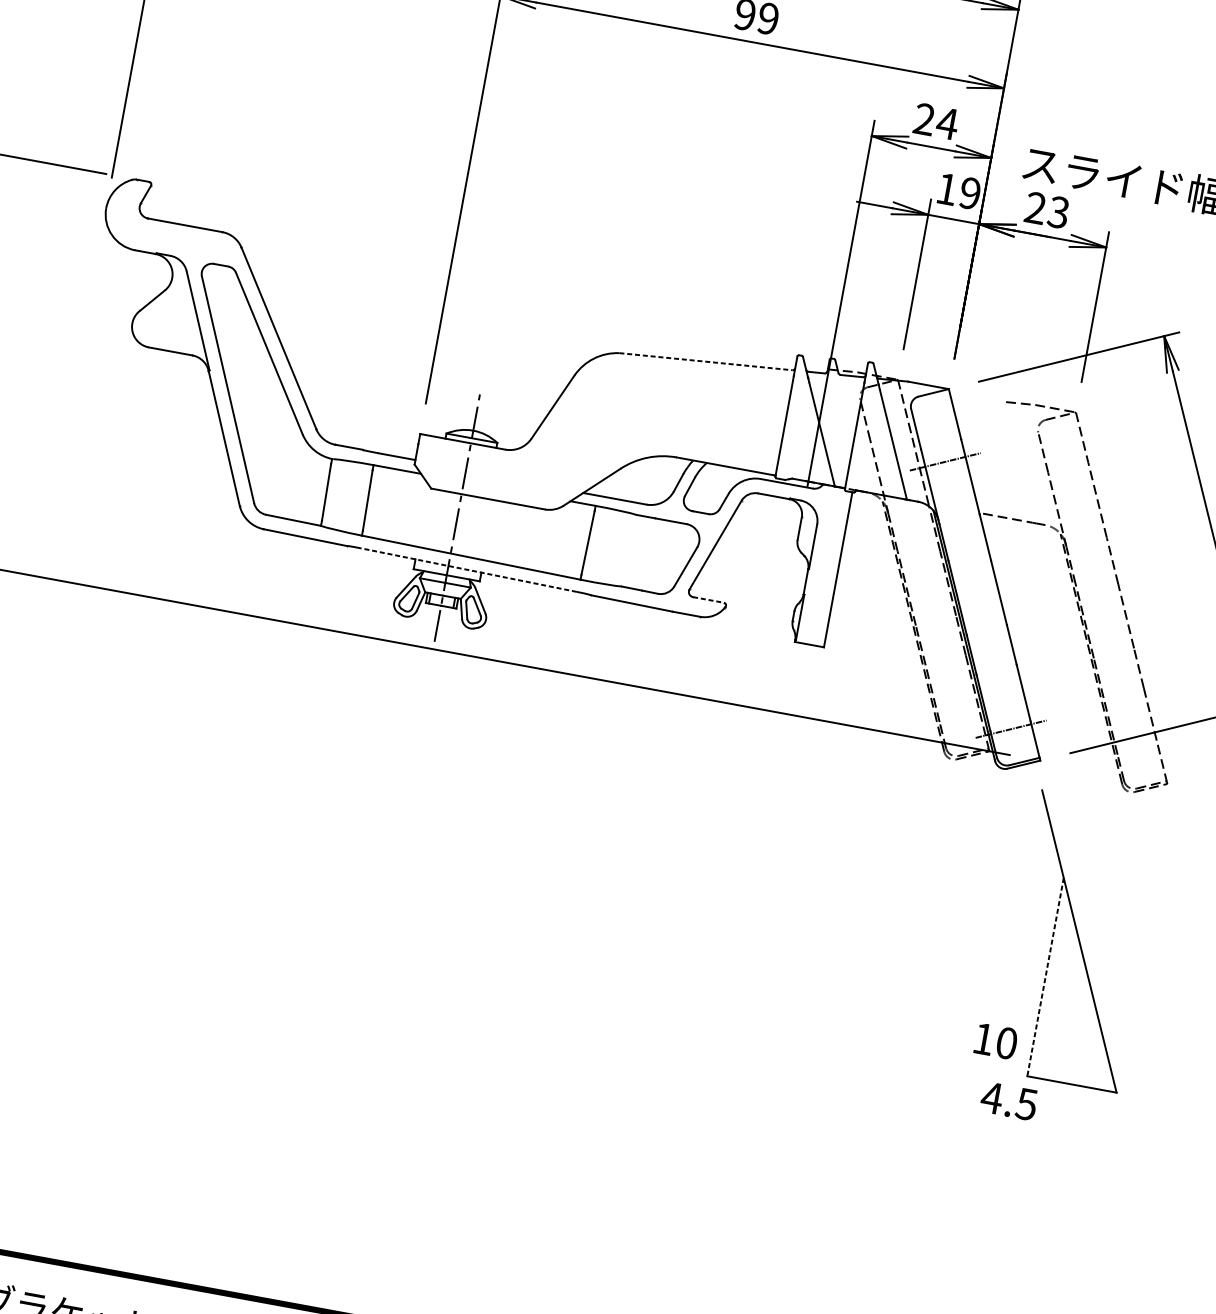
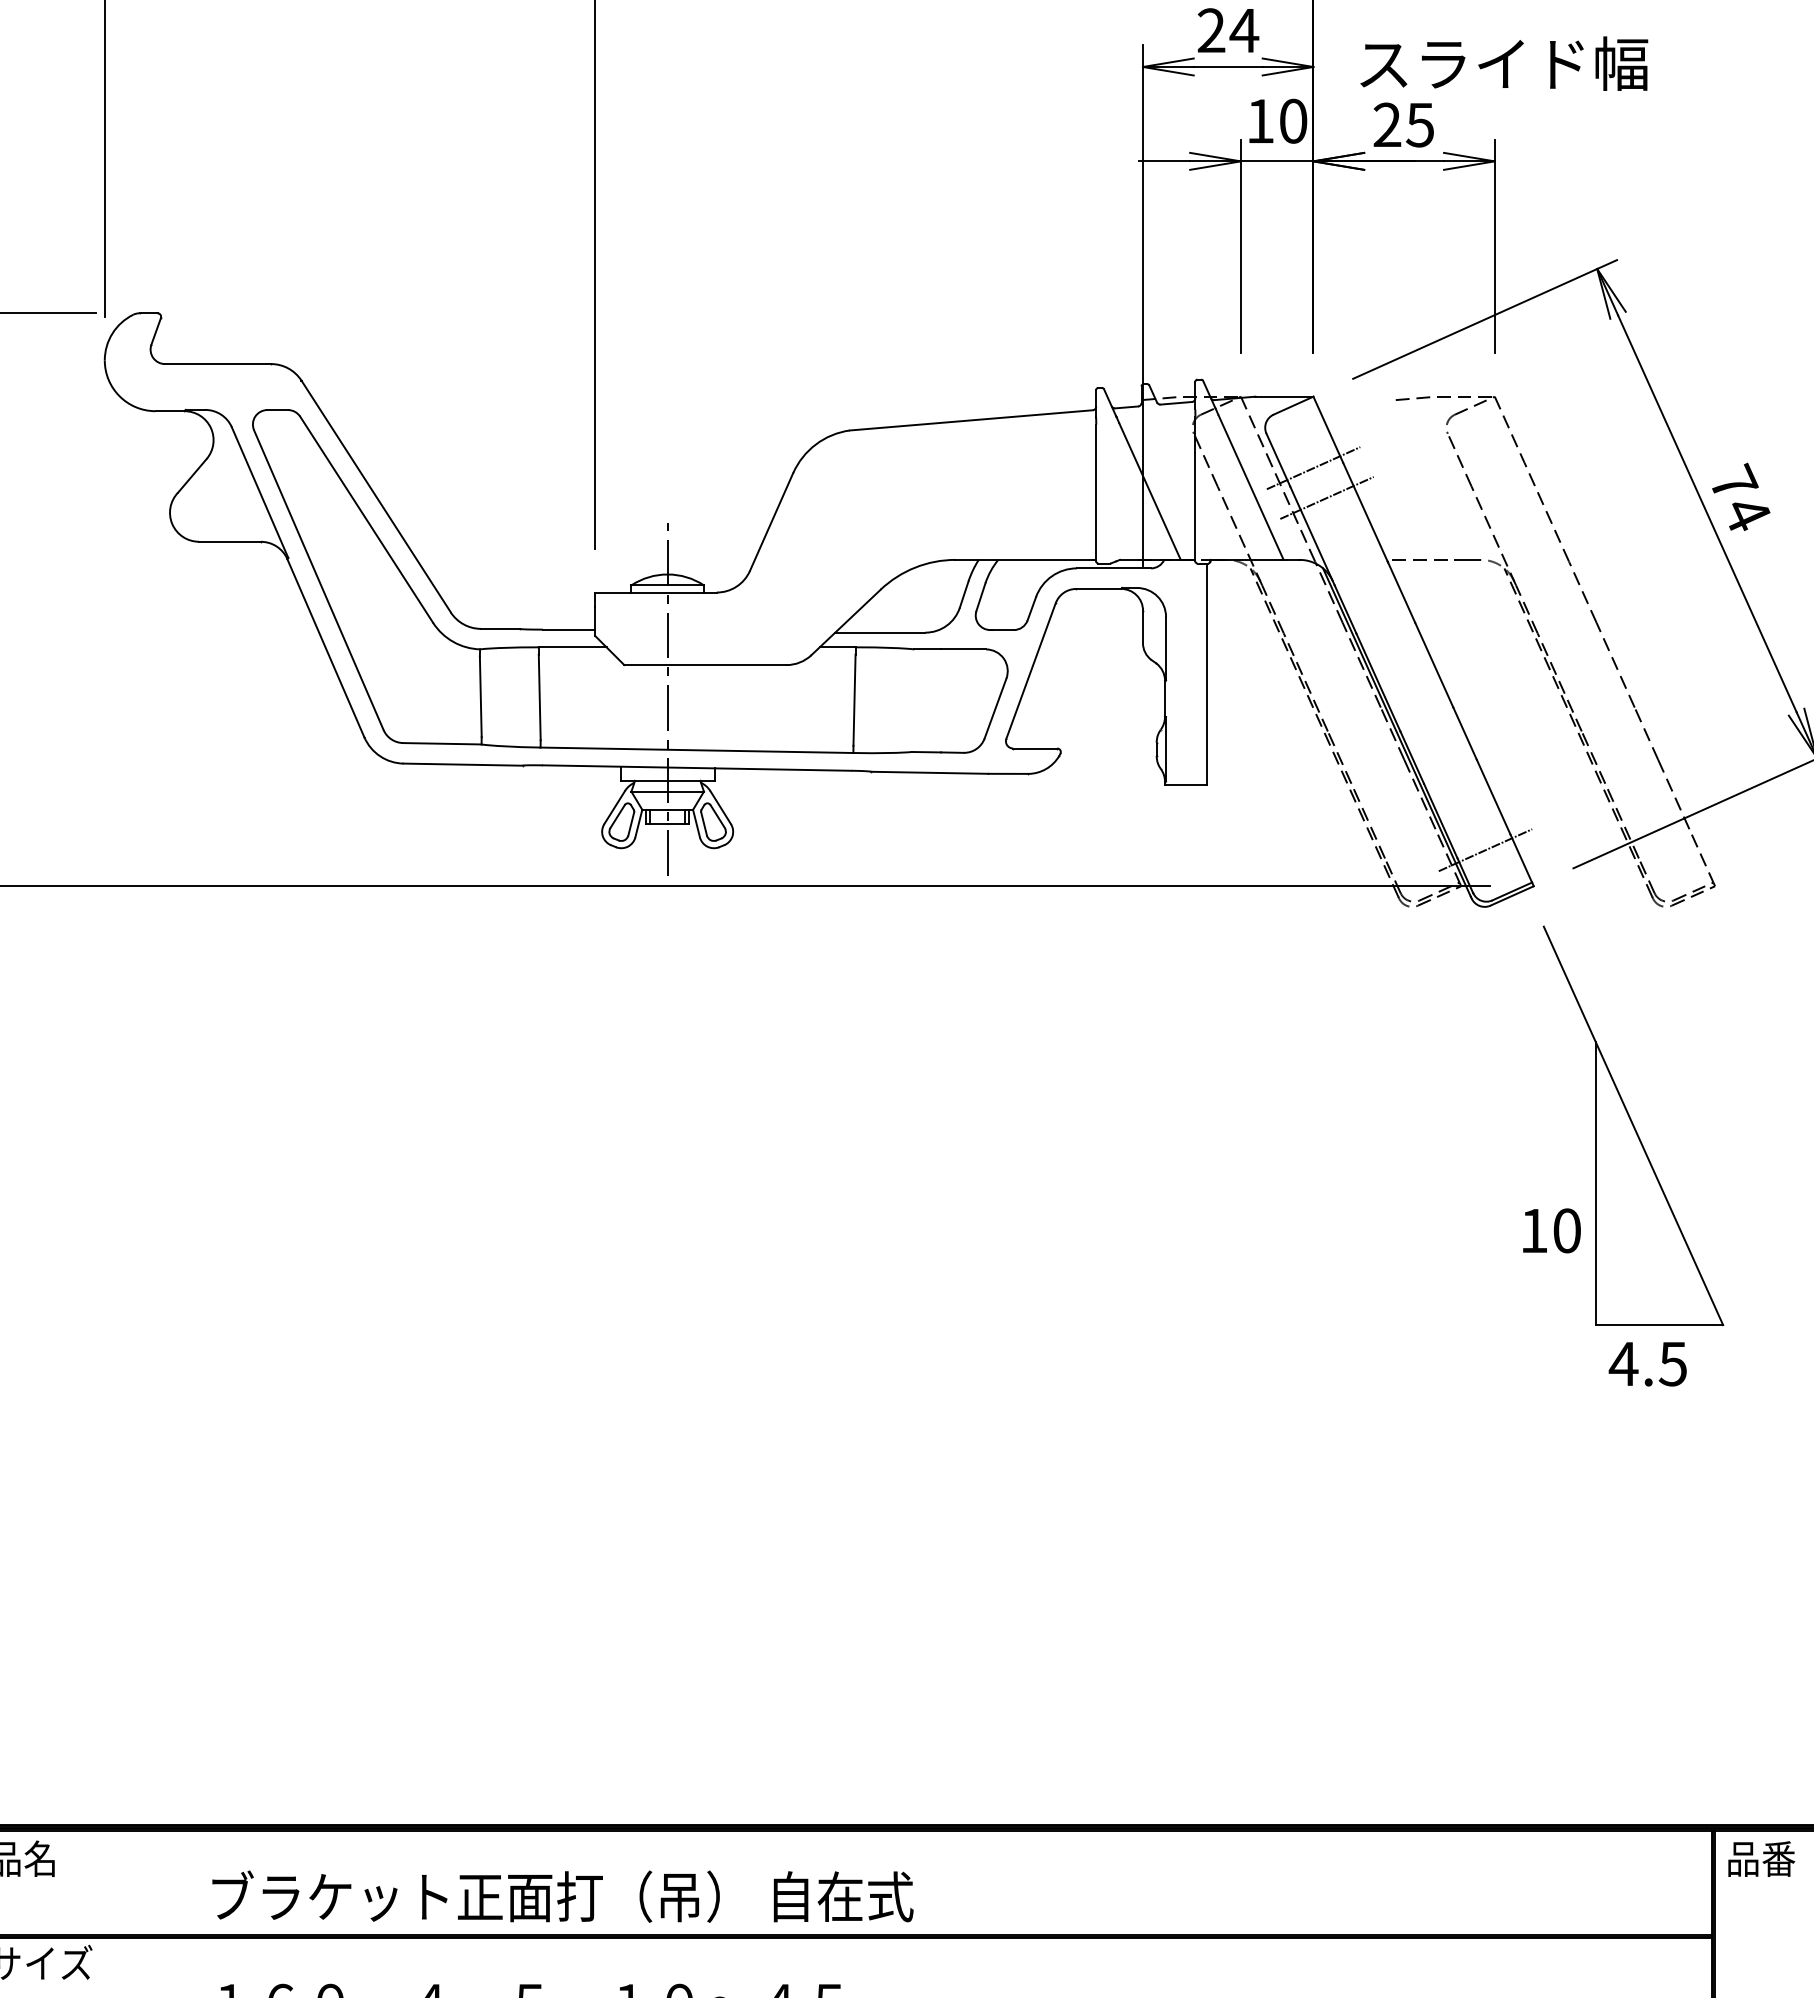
text: (970, 192) -> (1293, 120), 19 -> 10
text: (1058, 211) -> (1419, 124), 23 -> 25
line: (706, 361) -> (971, 420), dashed -> solid
line: (939, 439) -> (1313, 468), added
line: (468, 570) -> (696, 768), dashed -> solid
line: (708, 599) -> (1035, 748), dashed -> solid
line: (1045, 977) -> (1595, 1184), dashed -> solid
text: (995, 1041) -> (1551, 1230), moved
text: (1008, 1101) -> (1647, 1364), moved

